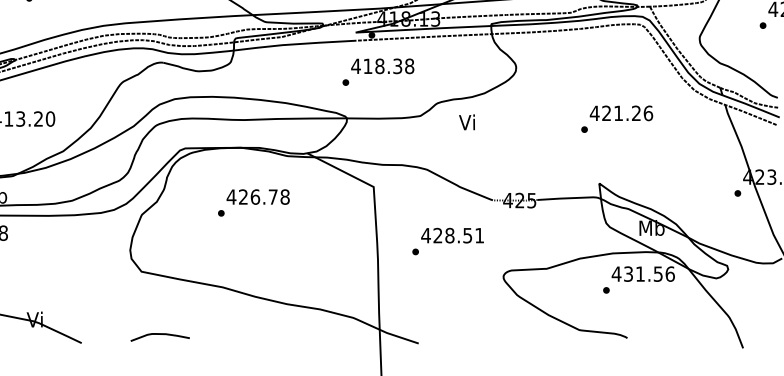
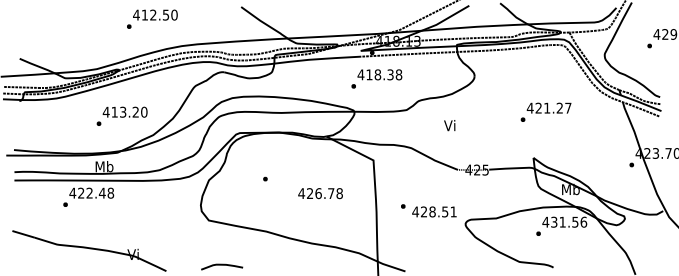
text: (648, 112) -> (568, 107), 421.26 -> 421.27
text: (466, 122) -> (449, 125), moved
text: (258, 196) -> (320, 193), moved
text: (452, 235) -> (434, 211), moved

